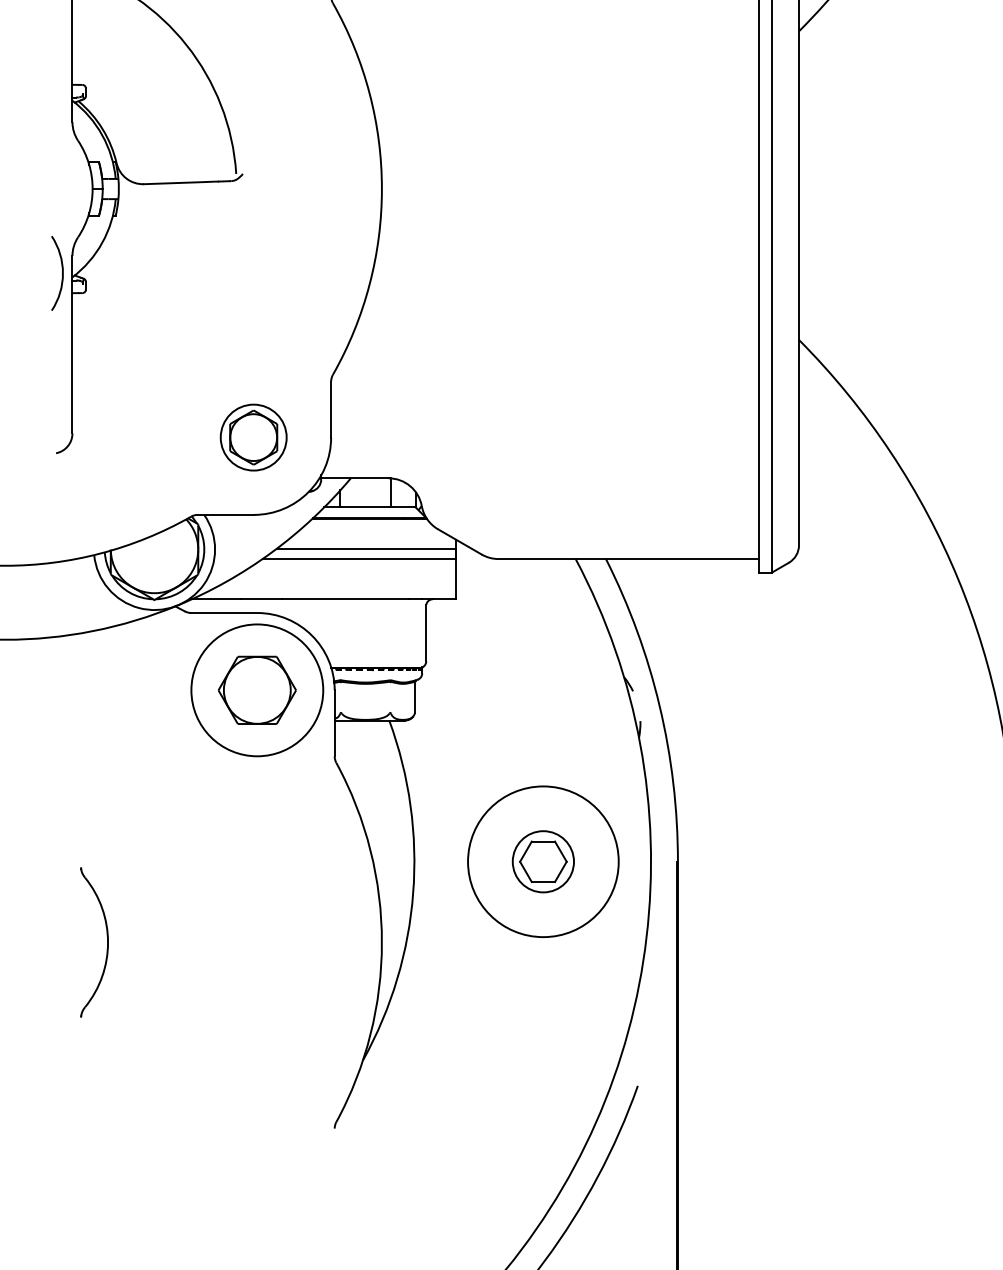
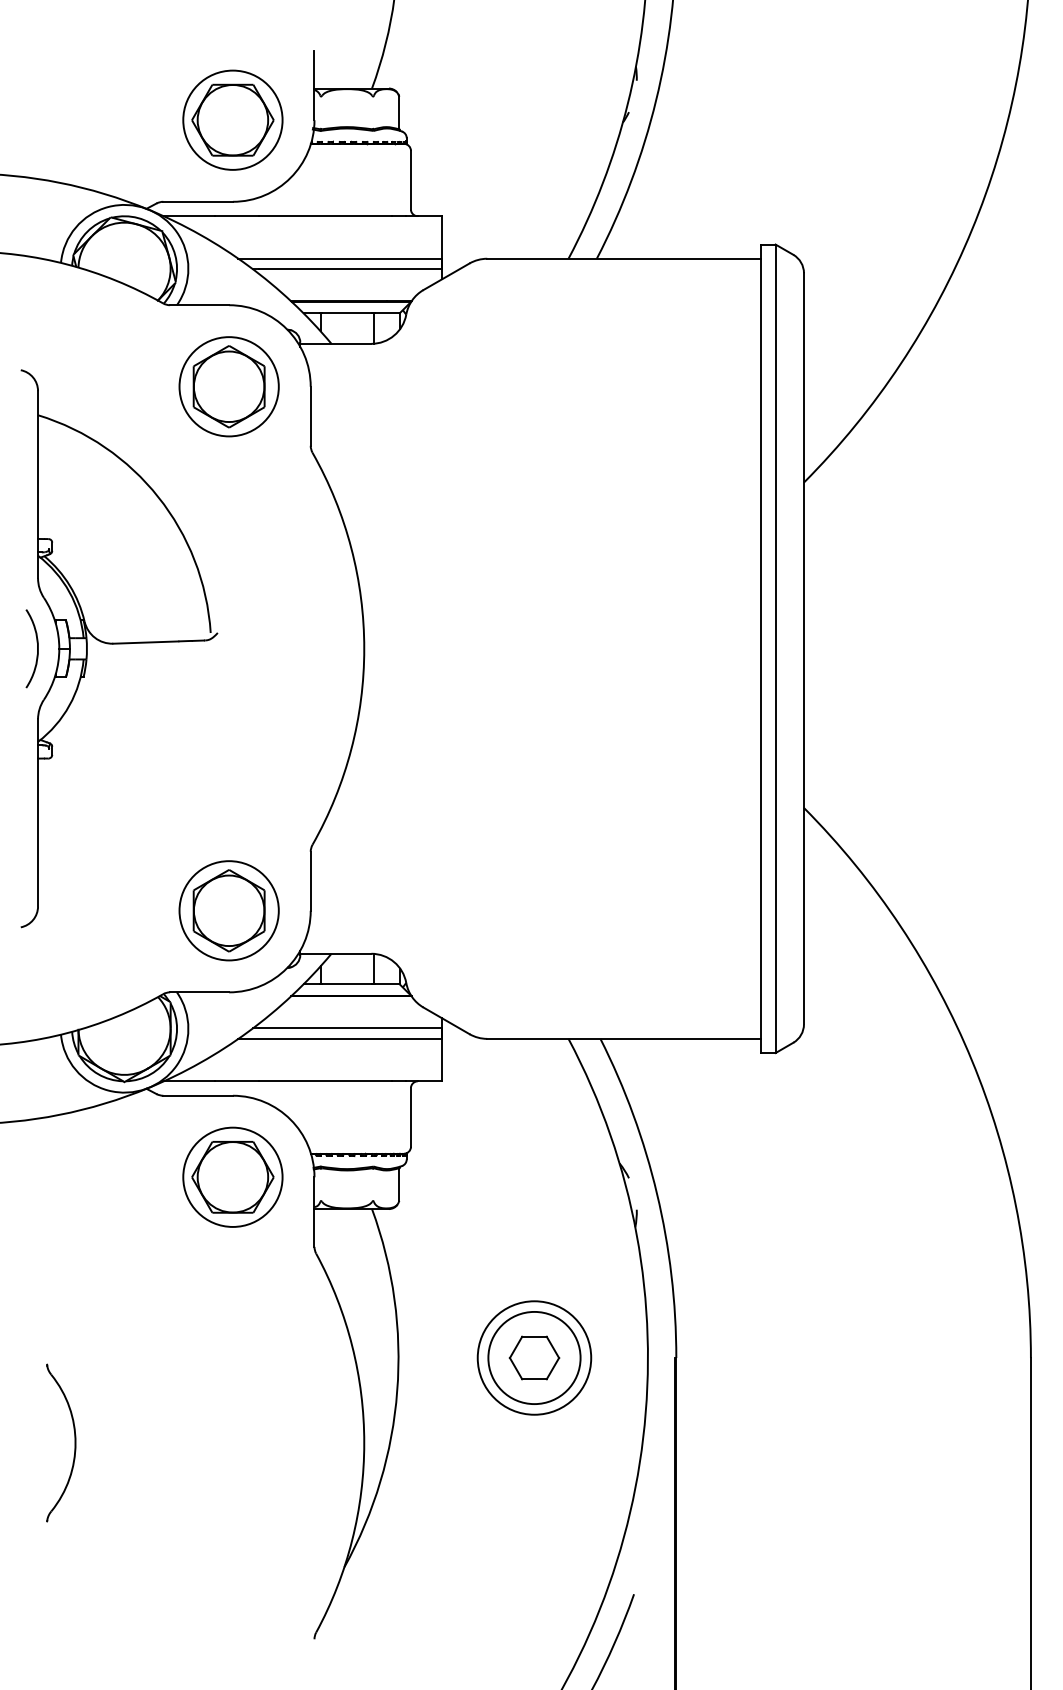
arc: (62, 273) -> (37, 648), moved
part: (253, 437) -> (228, 910), size x1.43
circle: (256, 689) -> (232, 1176), size x0.71
circle: (543, 861) -> (534, 1357), size x0.71
circle: (543, 861) -> (534, 1357), size x1.43

